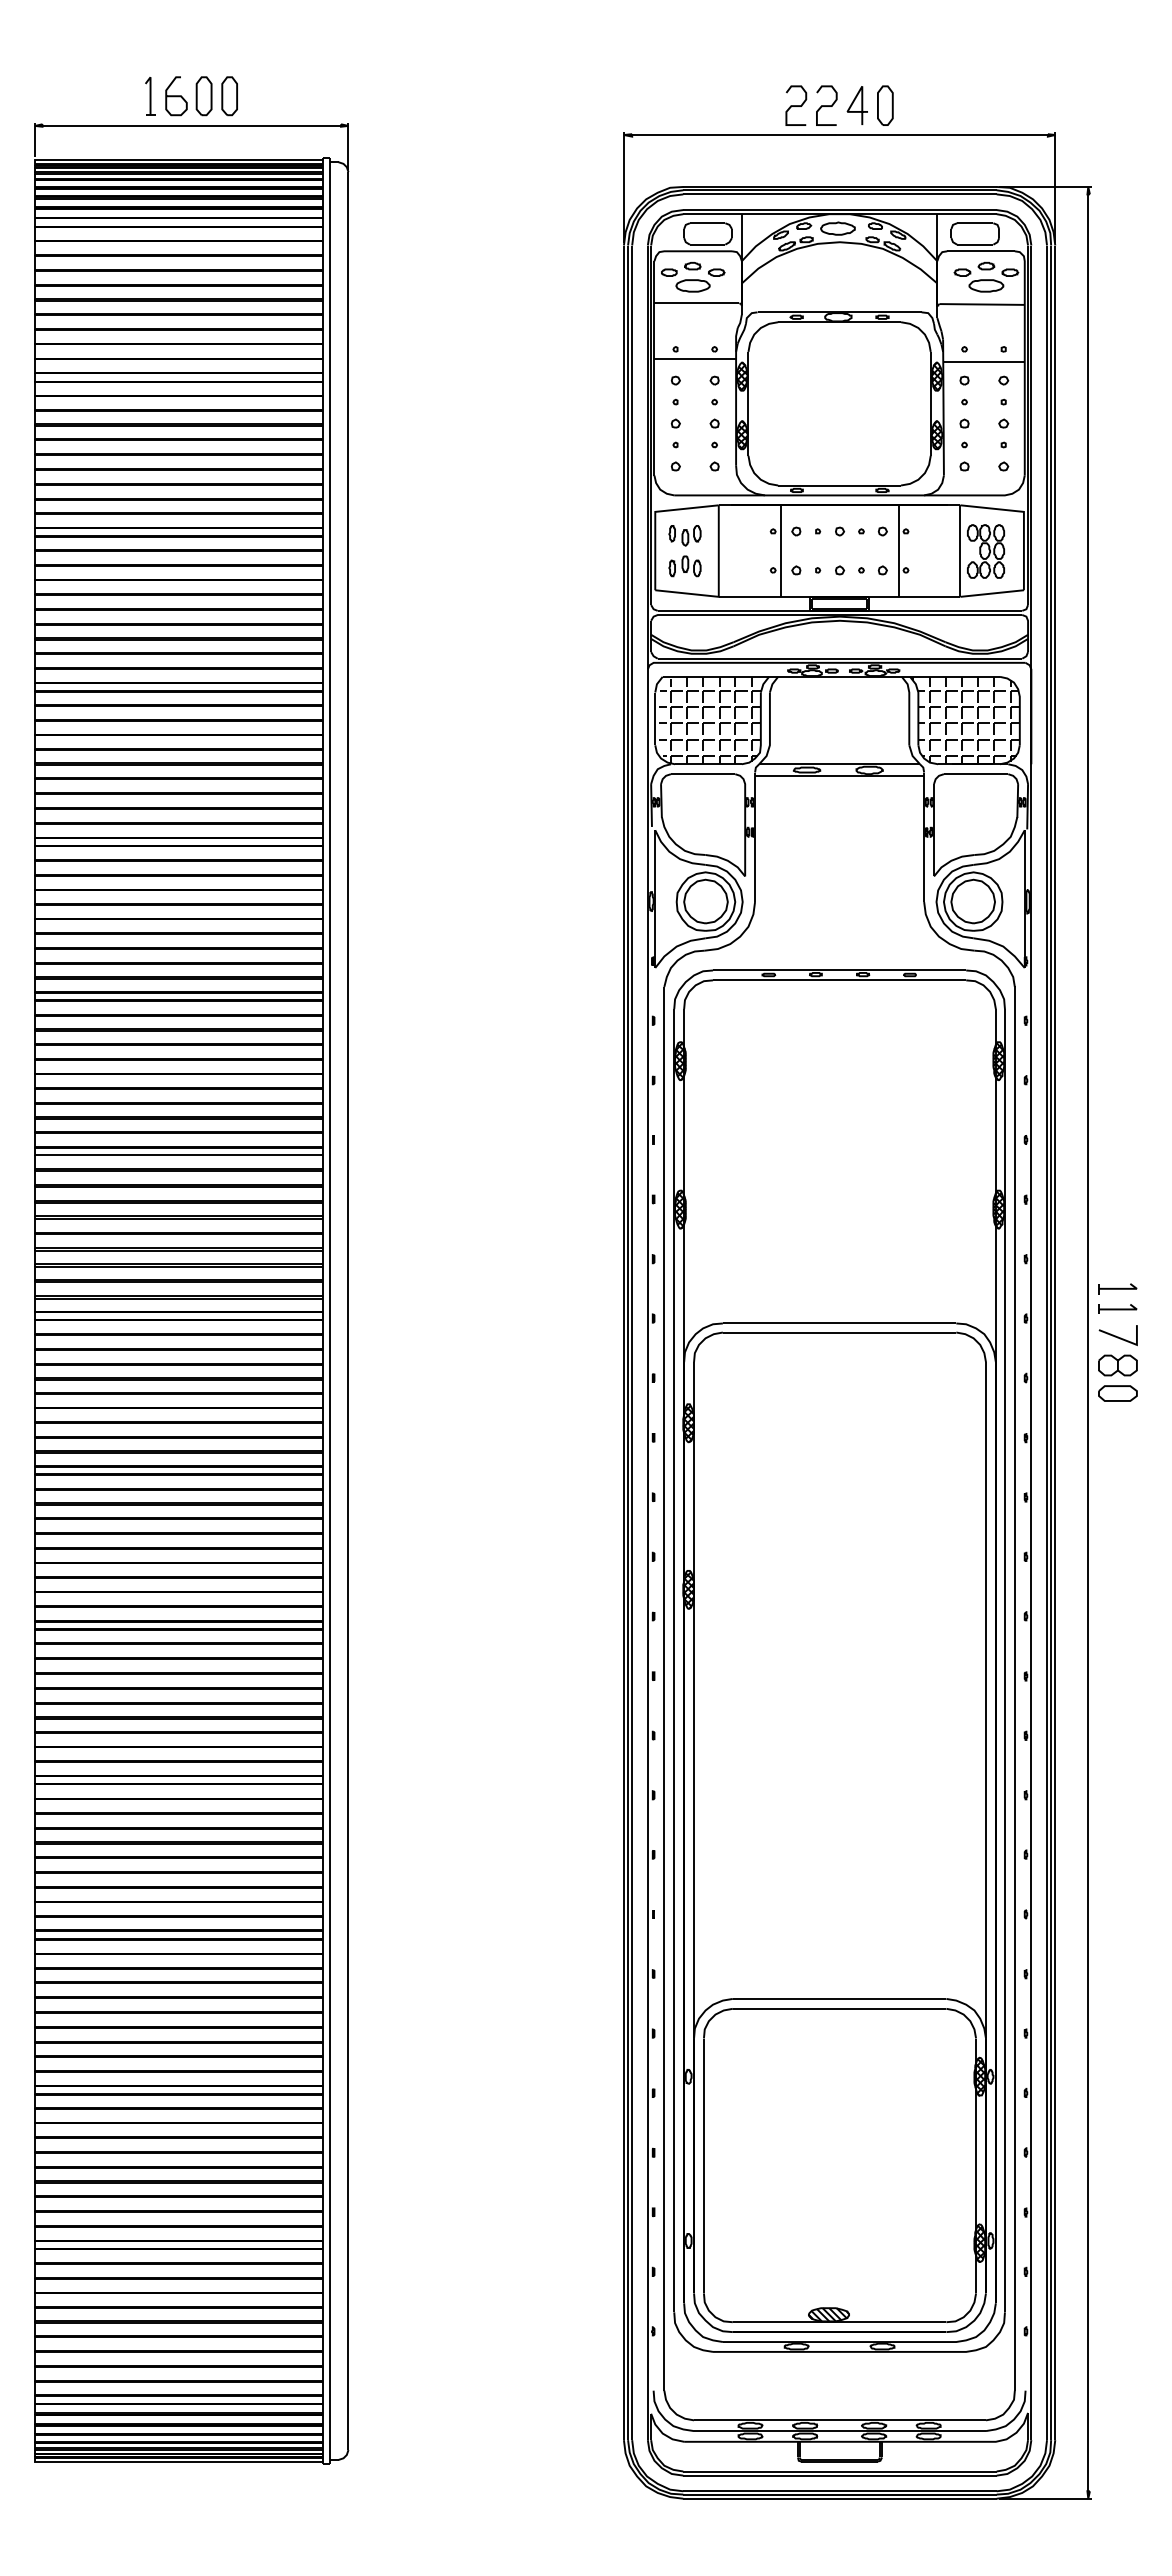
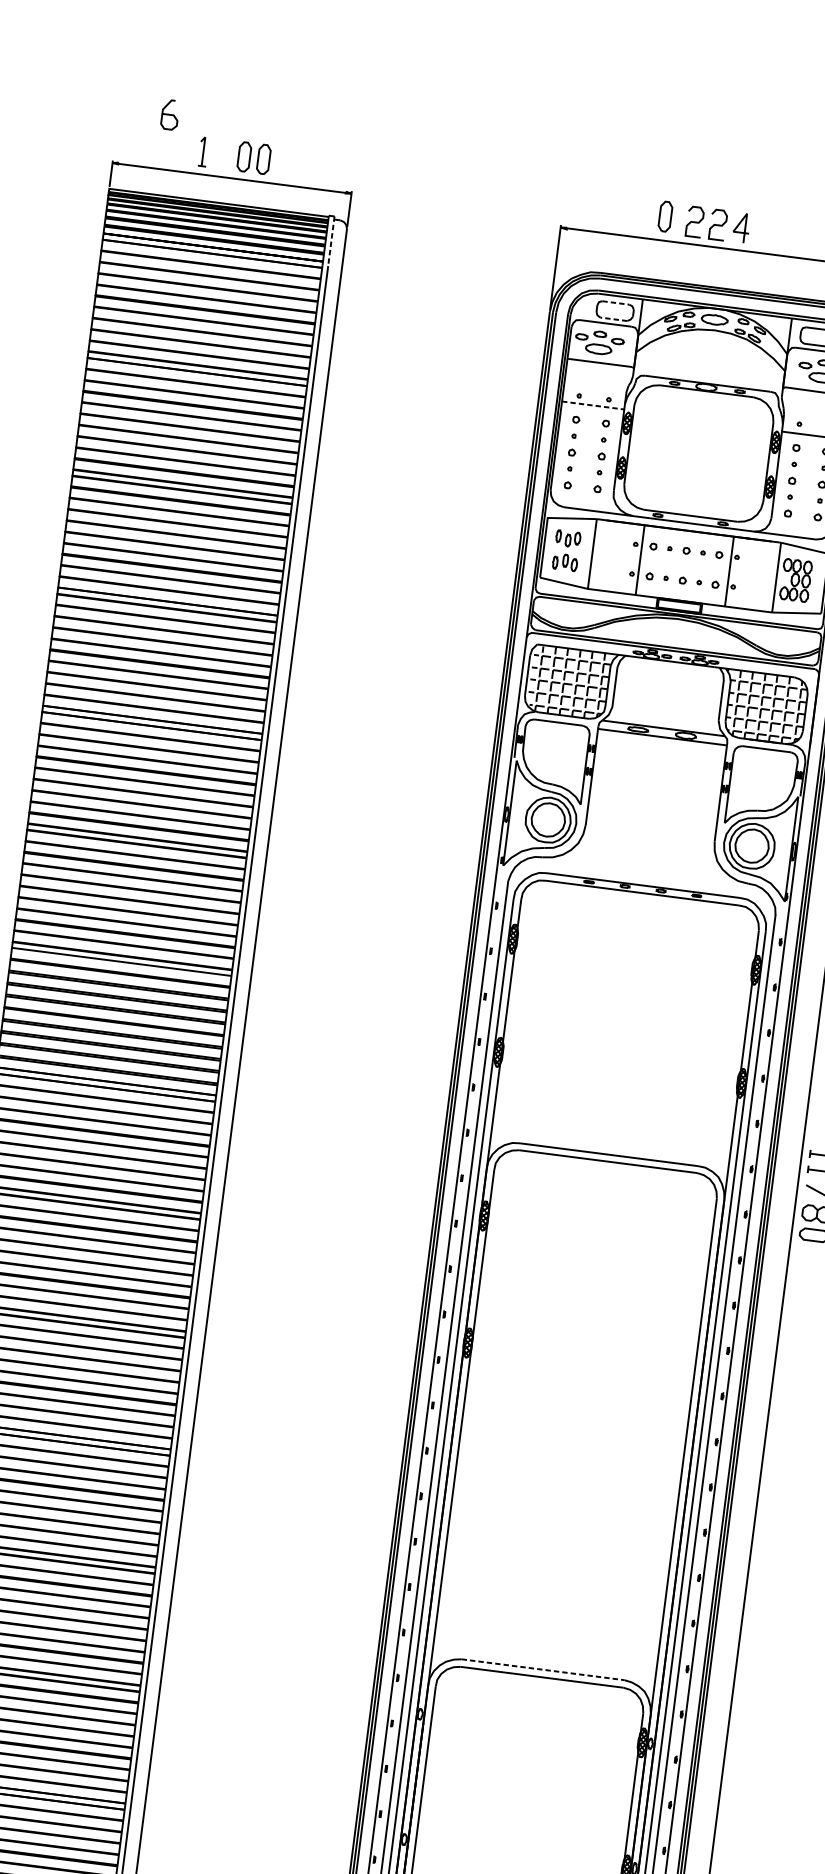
curve: (176, 96) -> (170, 115), moved
part: (885, 105) -> (665, 216), moved
line: (330, 190) -> (331, 241), solid -> dashed
line: (707, 223) -> (615, 303), solid -> dashed
line: (707, 244) -> (613, 319), solid -> dashed
line: (695, 359) -> (593, 405), solid -> dashed
line: (839, 1998) -> (543, 1669), solid -> dashed

